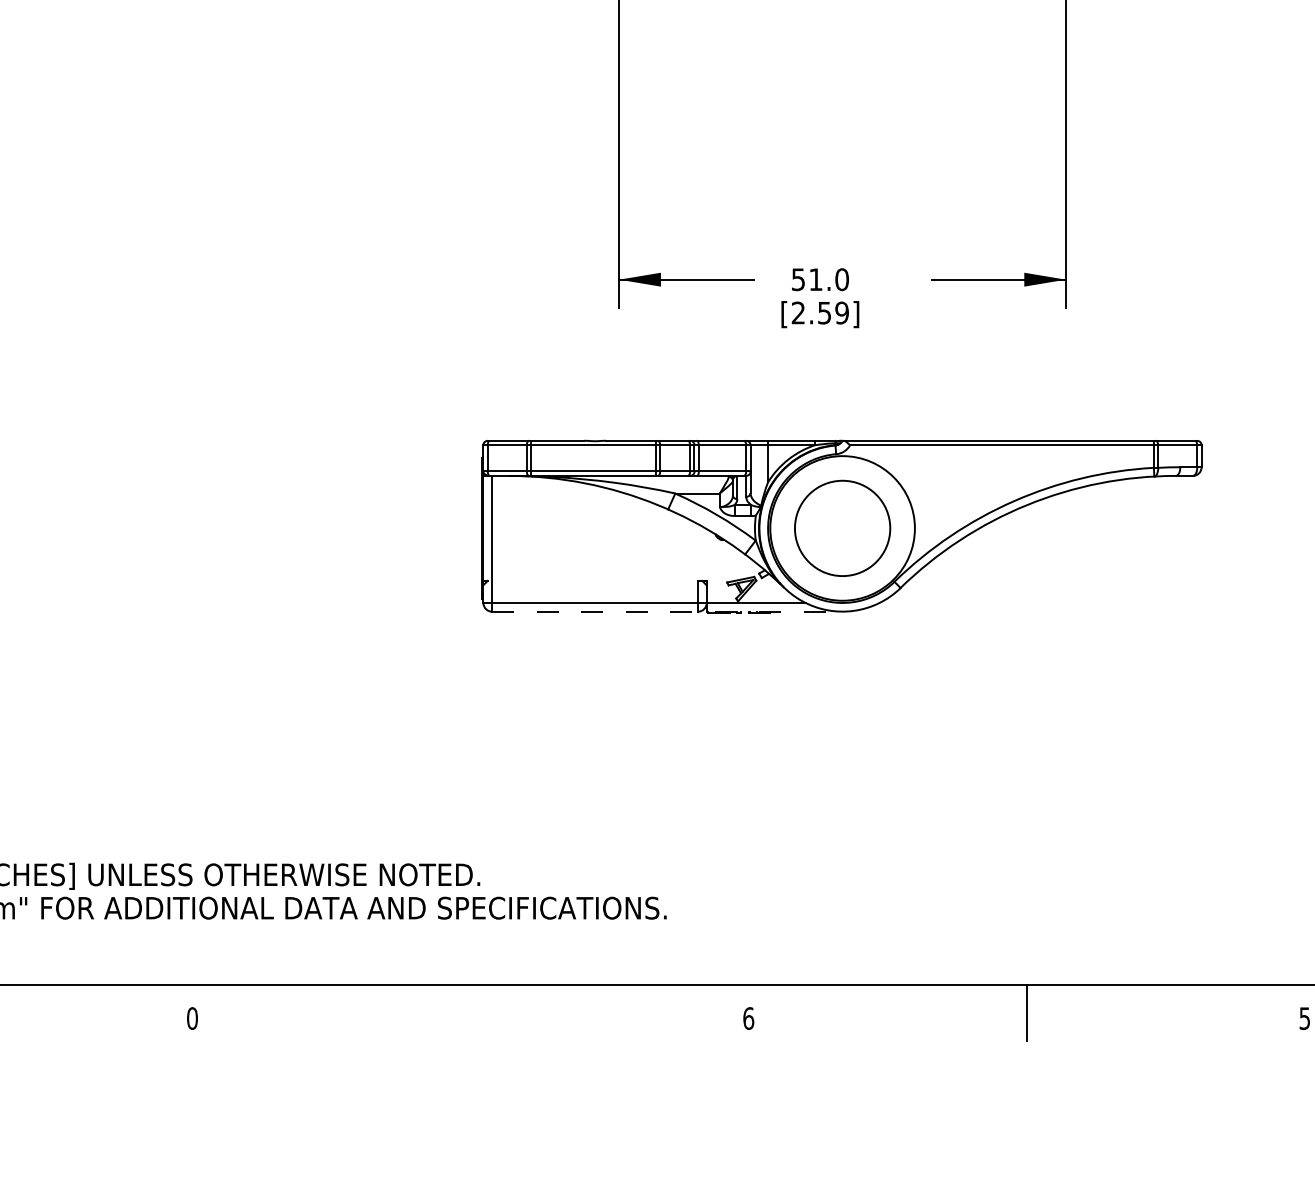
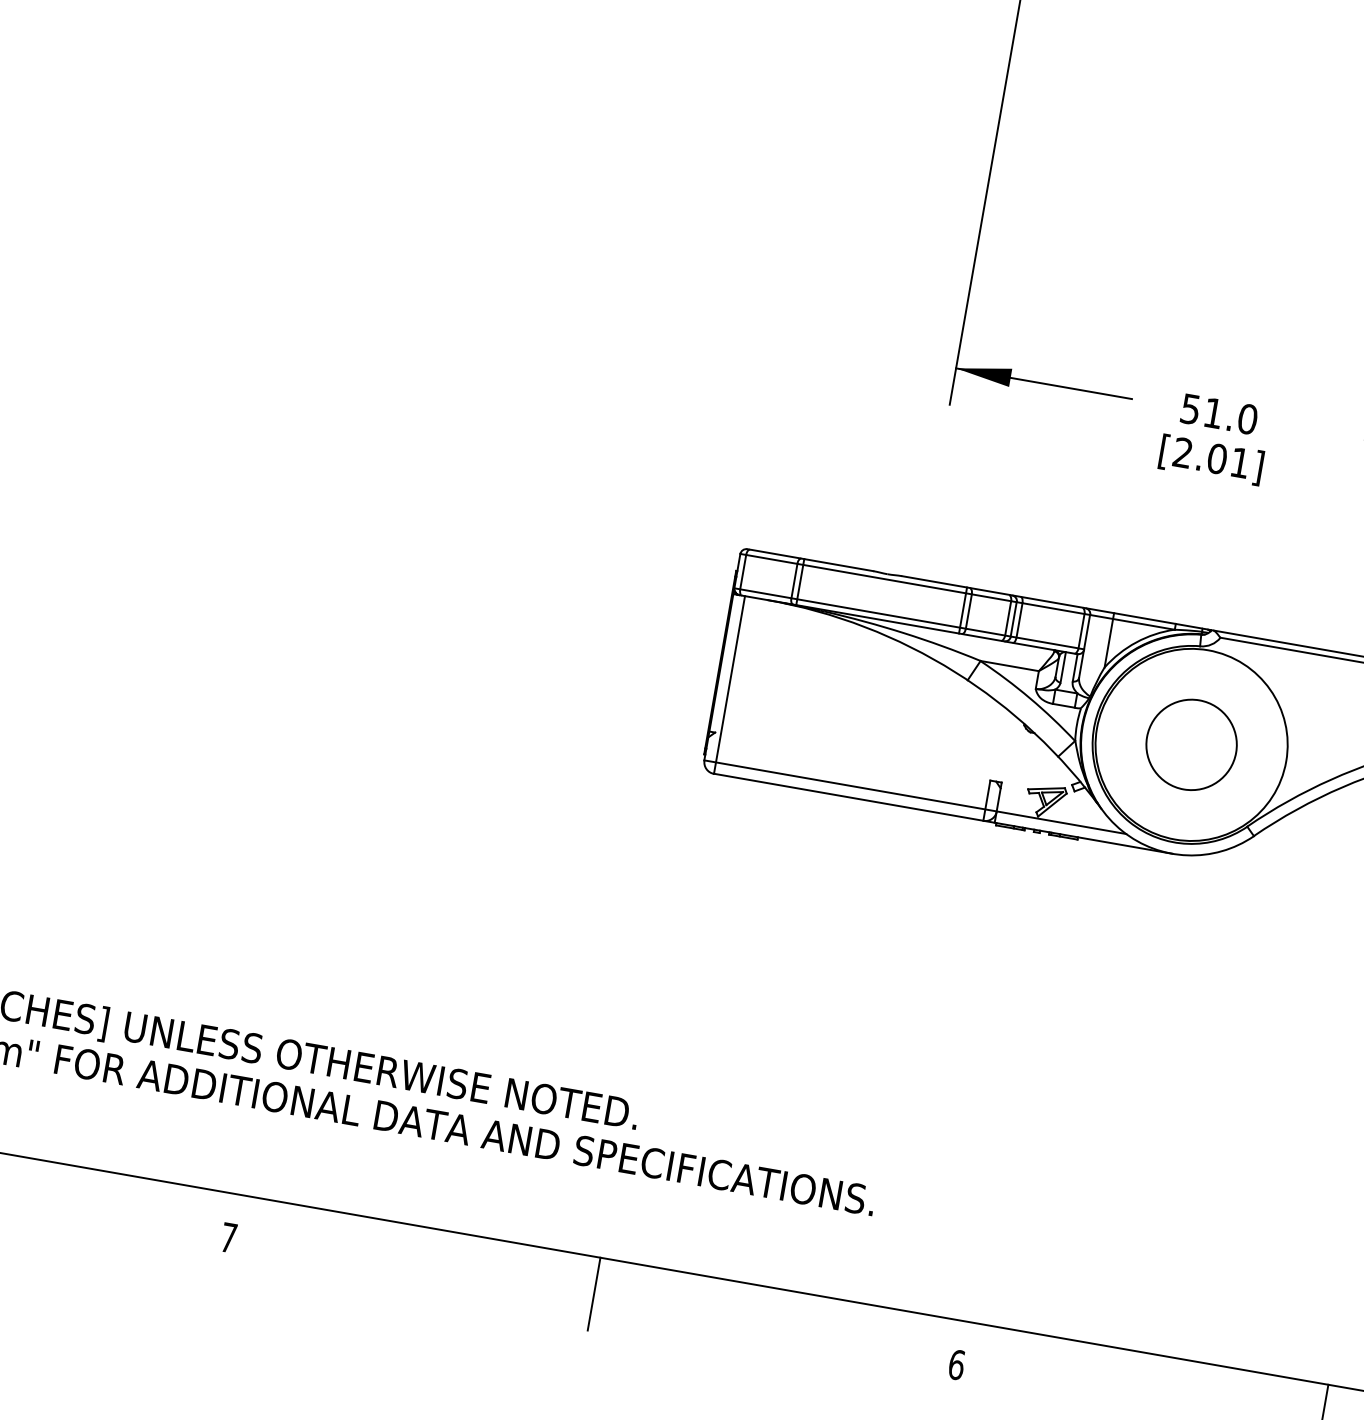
text: (832, 312) -> (1227, 460), [2.59] -> [2.01]
circle: (842, 528) -> (1191, 744), size x0.71
line: (667, 611) -> (943, 813), dashed -> solid
line: (470, 1012) -> (594, 1293), added
text: (192, 1018) -> (228, 1237), 0 -> 7

